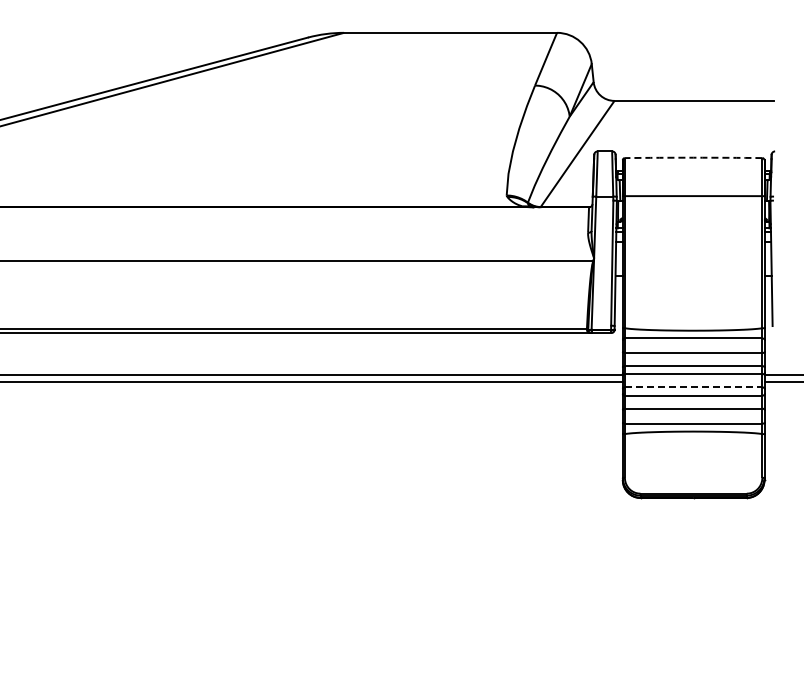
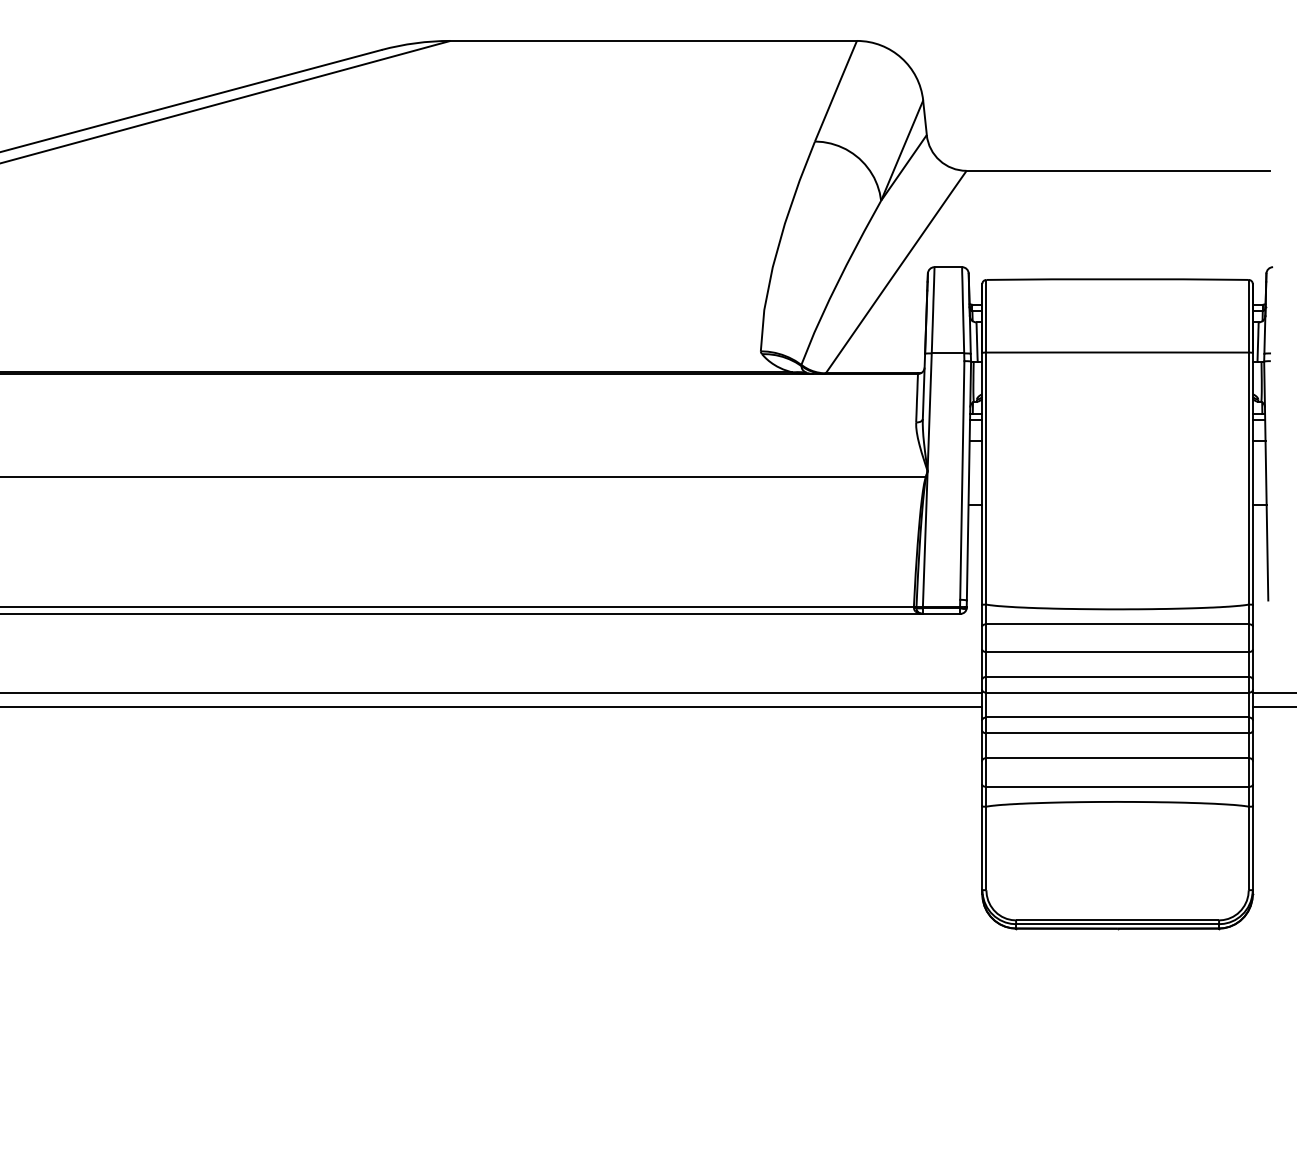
arc: (693, 157) -> (1117, 278), dashed -> solid
line: (693, 387) -> (1117, 717), dashed -> solid

